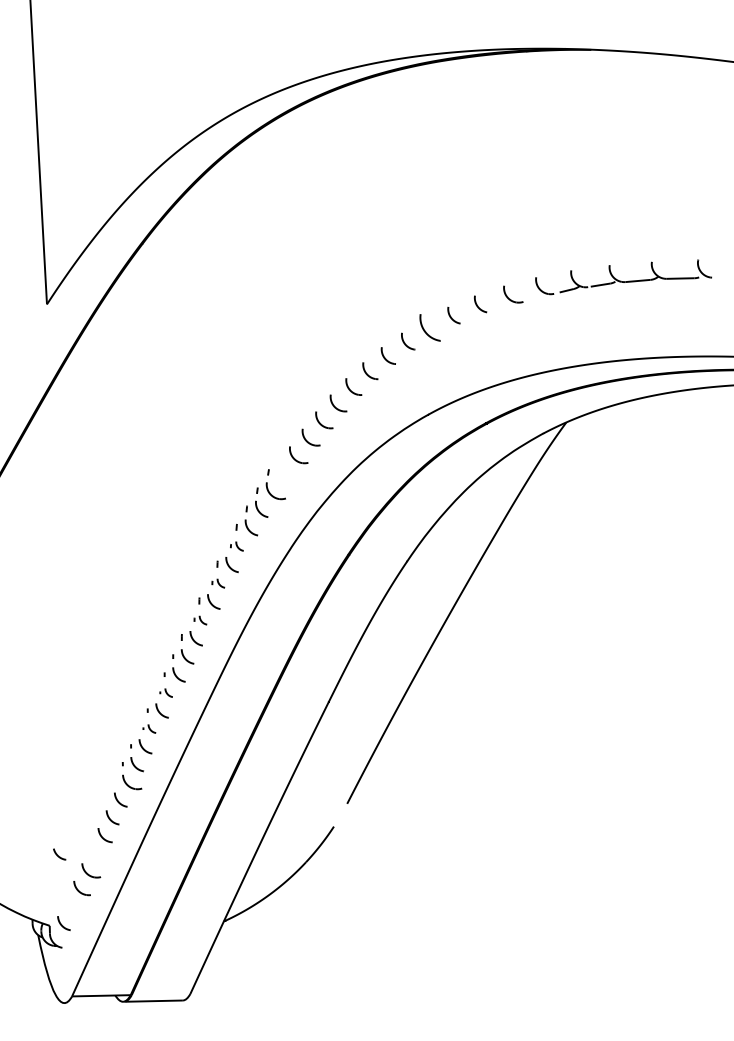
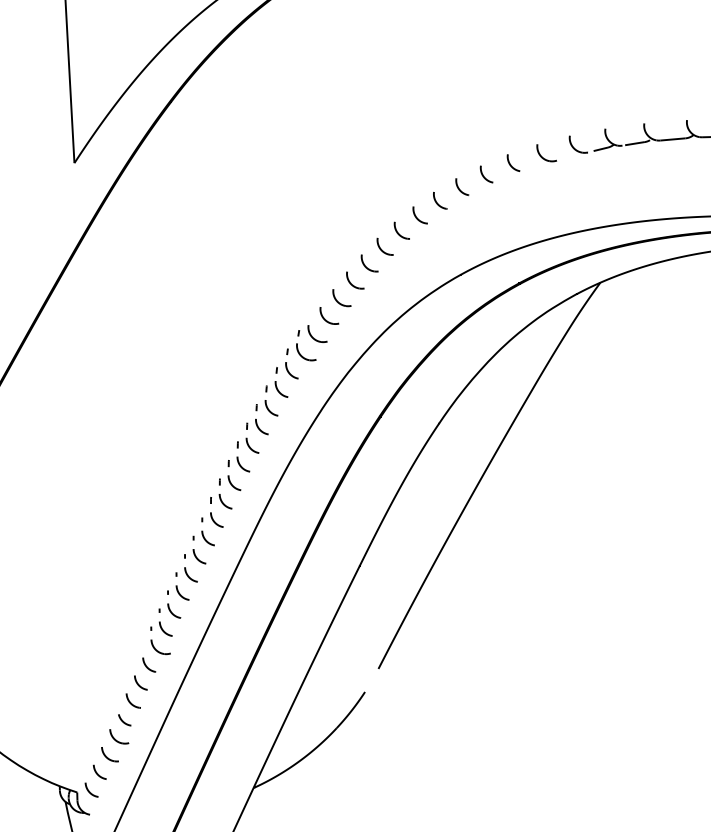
part: (429, 327) -> (461, 186), size x0.62
part: (286, 472) -> (316, 333), added
part: (236, 546) -> (266, 408), size x1.67
part: (218, 583) -> (248, 445), size x1.67
part: (200, 620) -> (229, 483), size x1.67
part: (166, 692) -> (195, 556), size x1.67
part: (149, 728) -> (178, 592), size x1.67
part: (59, 854) -> (124, 720), moved
part: (71, 905) -> (99, 771), added

